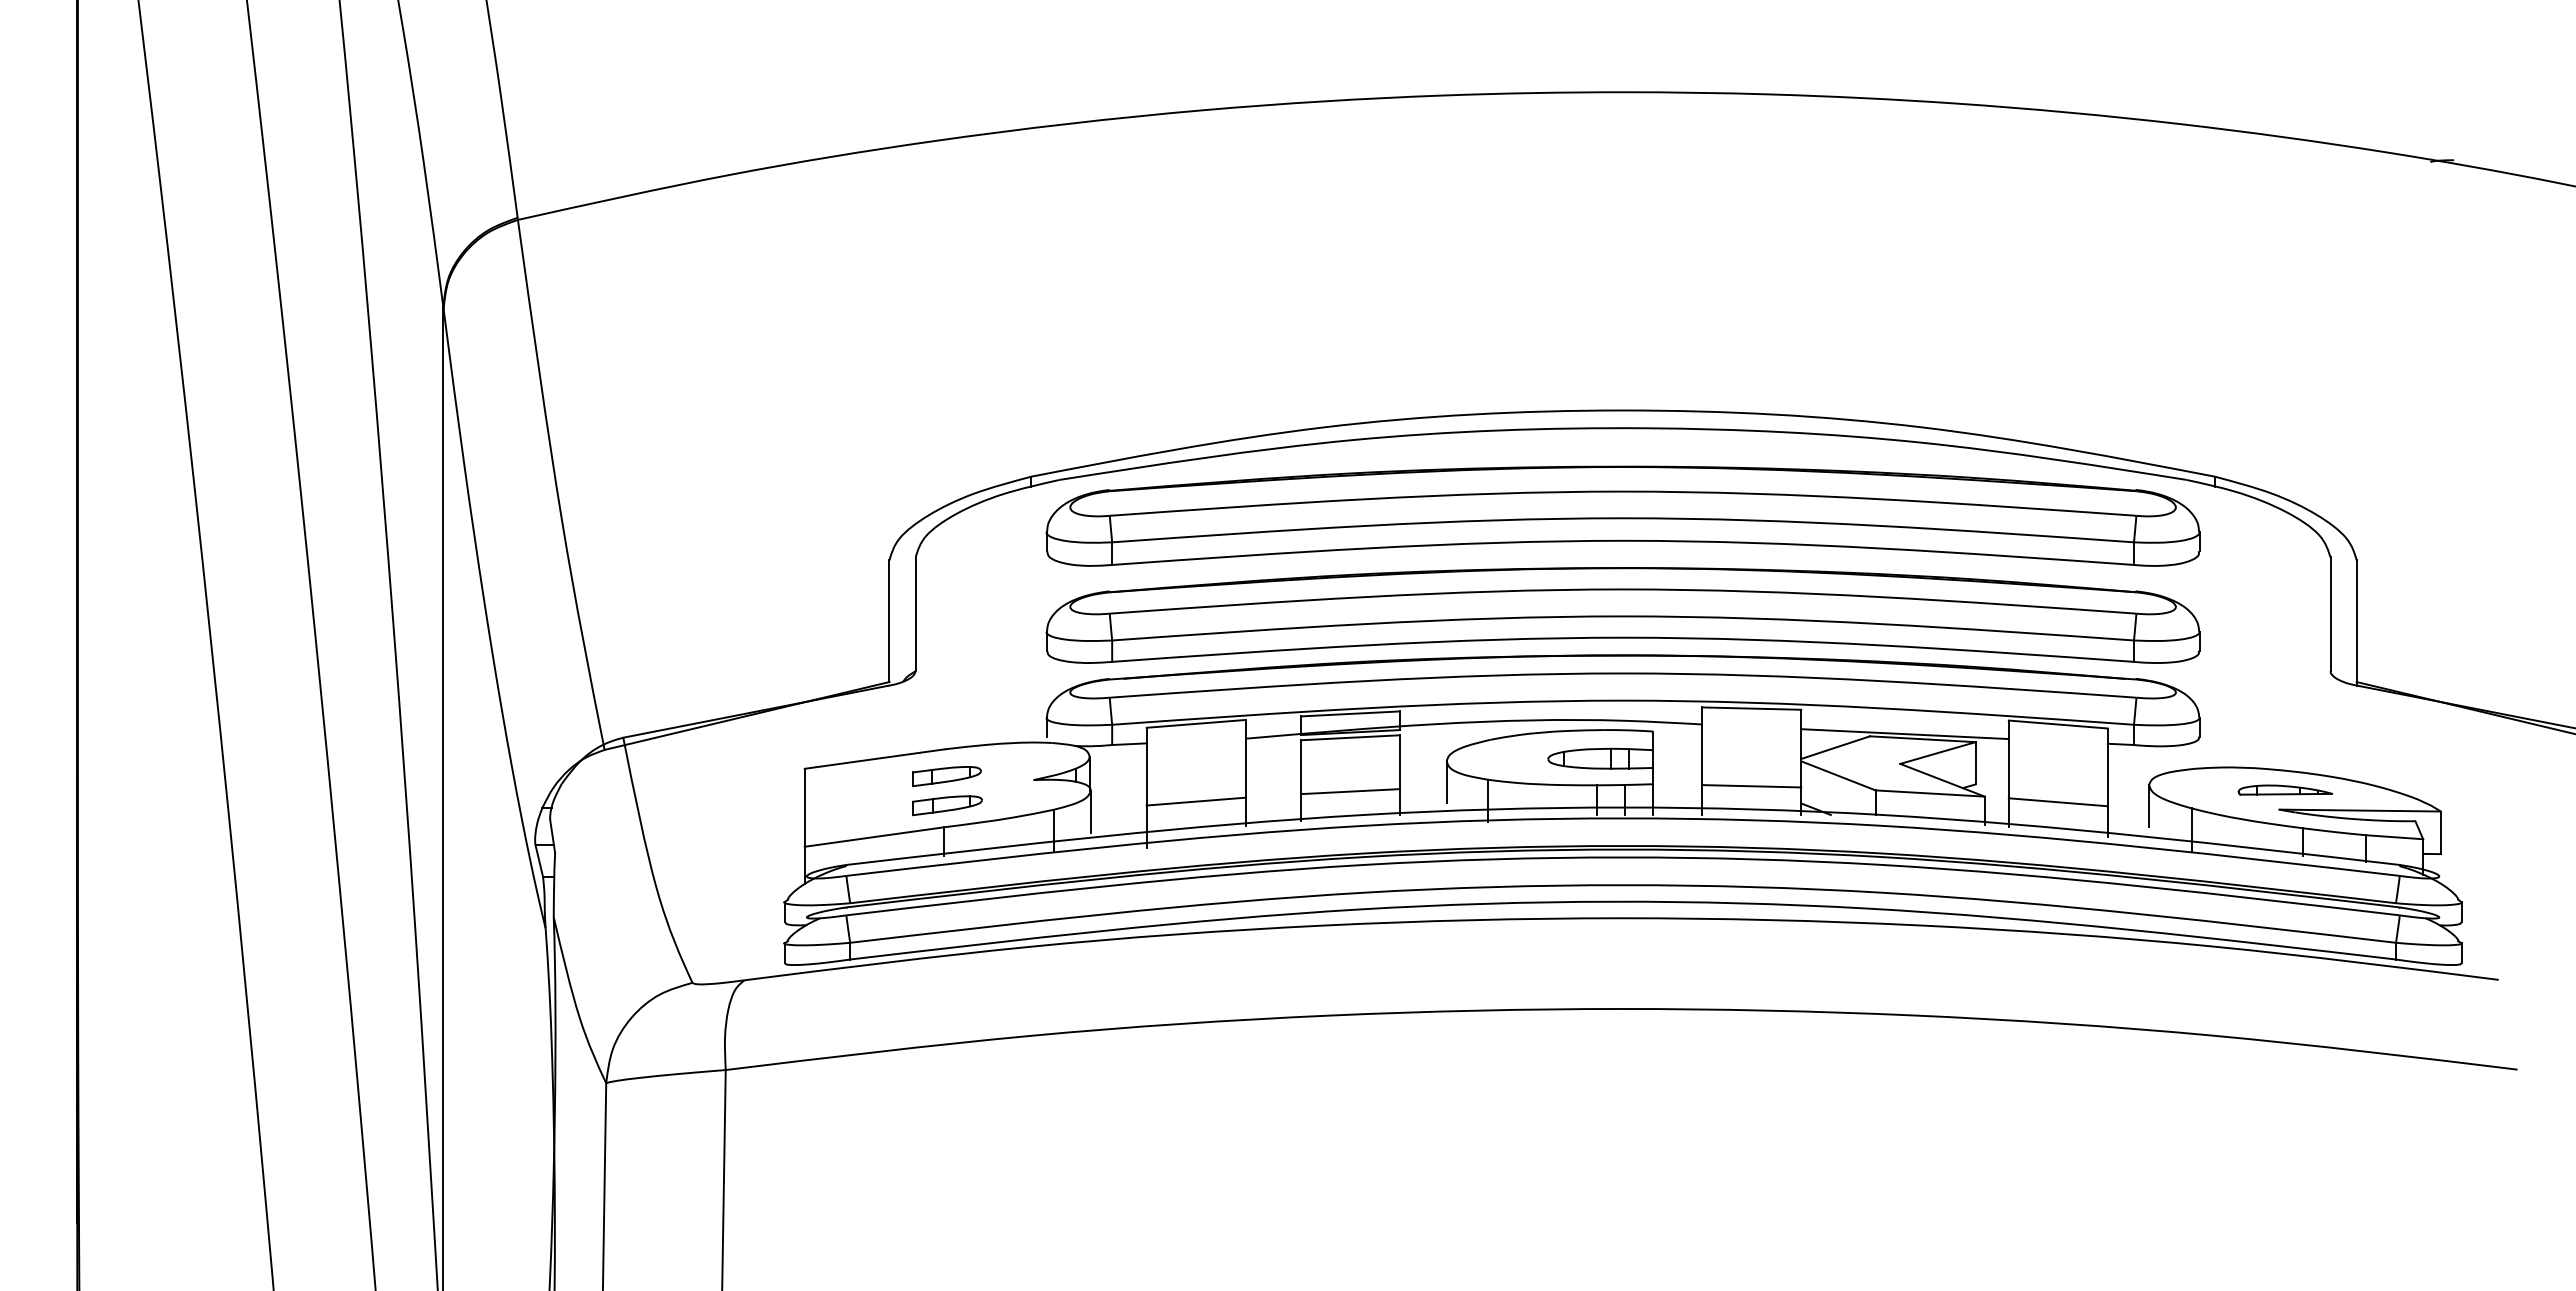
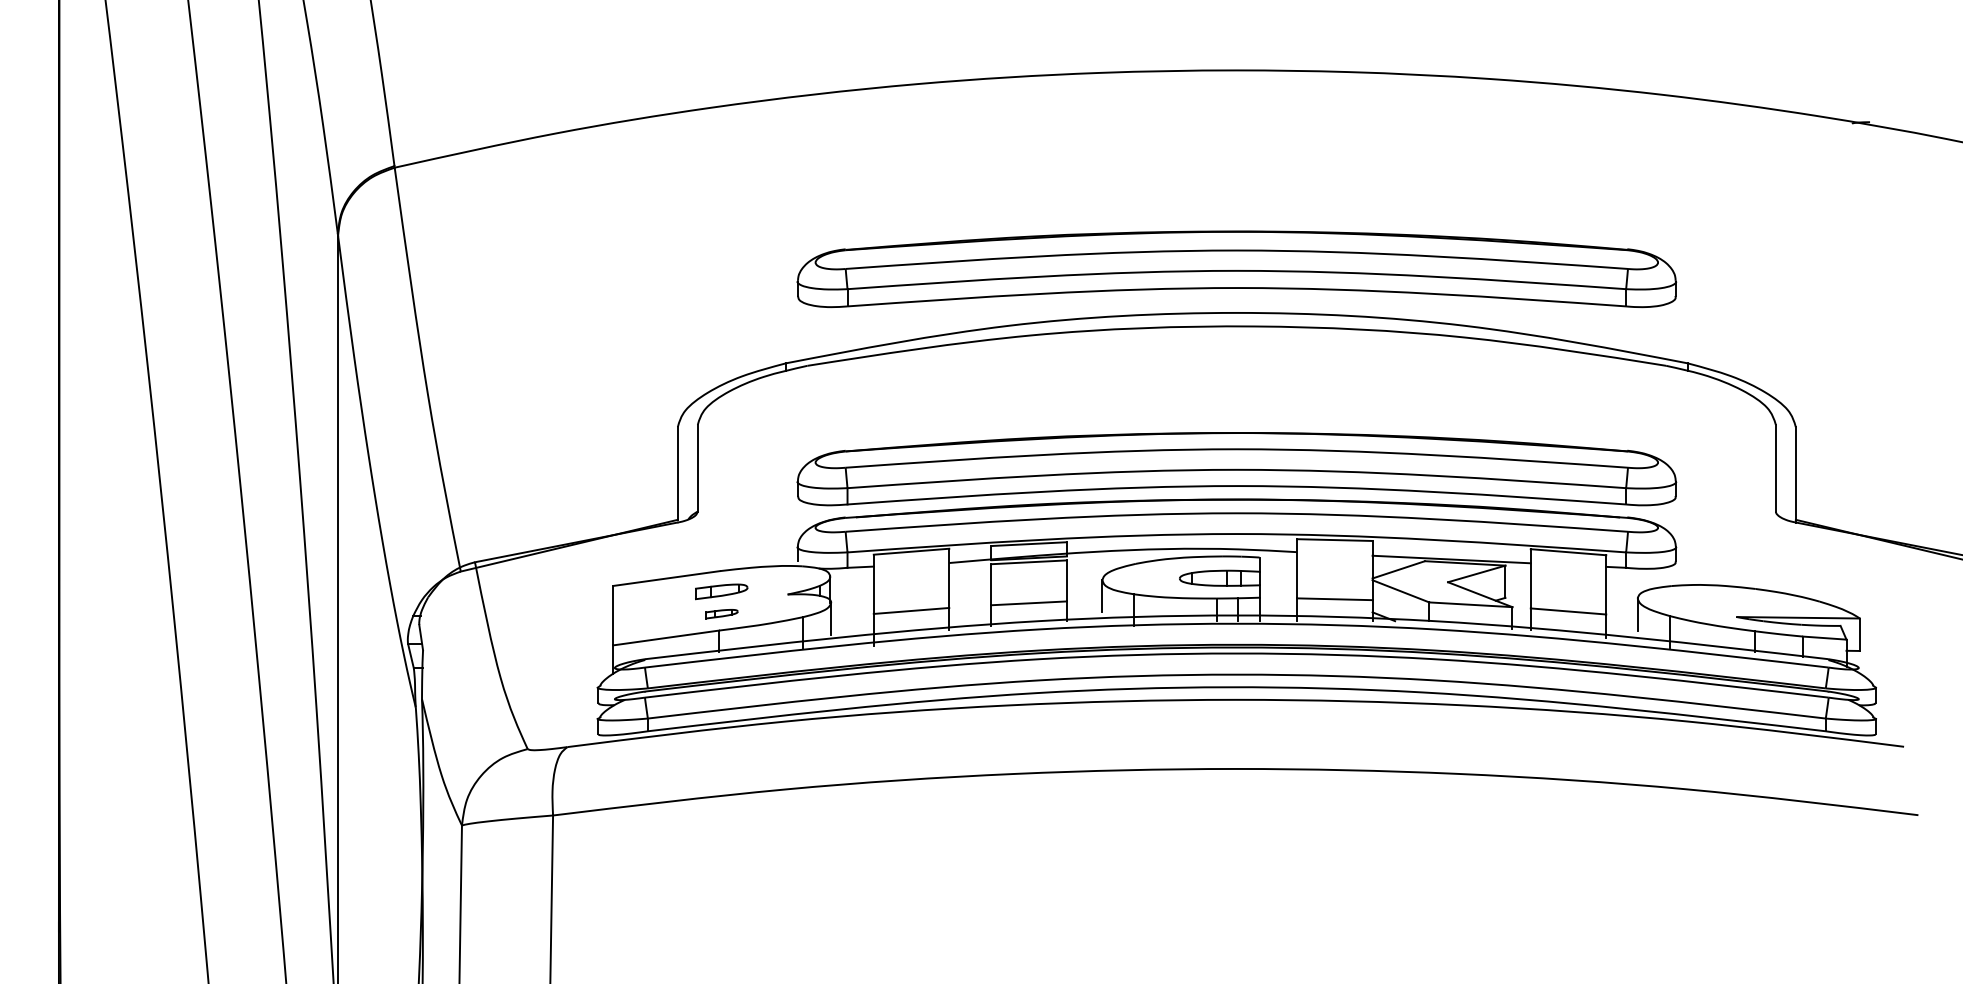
part: (1622, 515) -> (1236, 268), moved
part: (2284, 789) -> (1740, 601), removed
part: (947, 805) -> (722, 613), size x0.6

